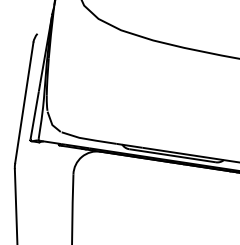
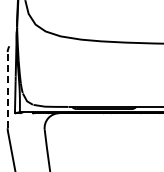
line: (24, 101) -> (7, 89), solid -> dashed

